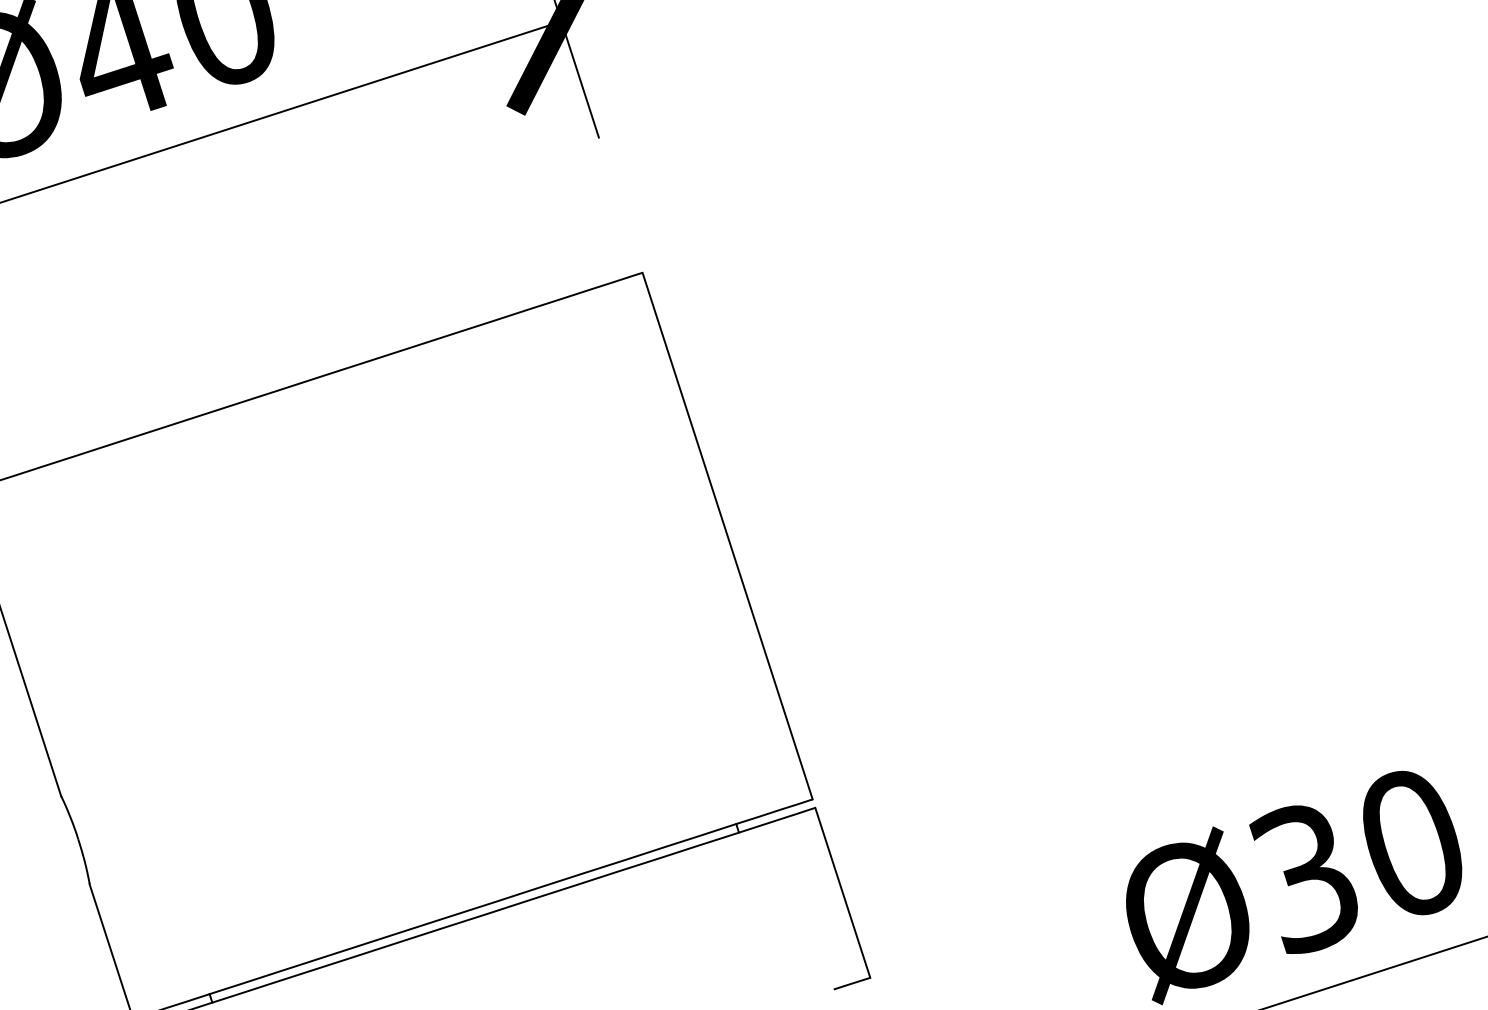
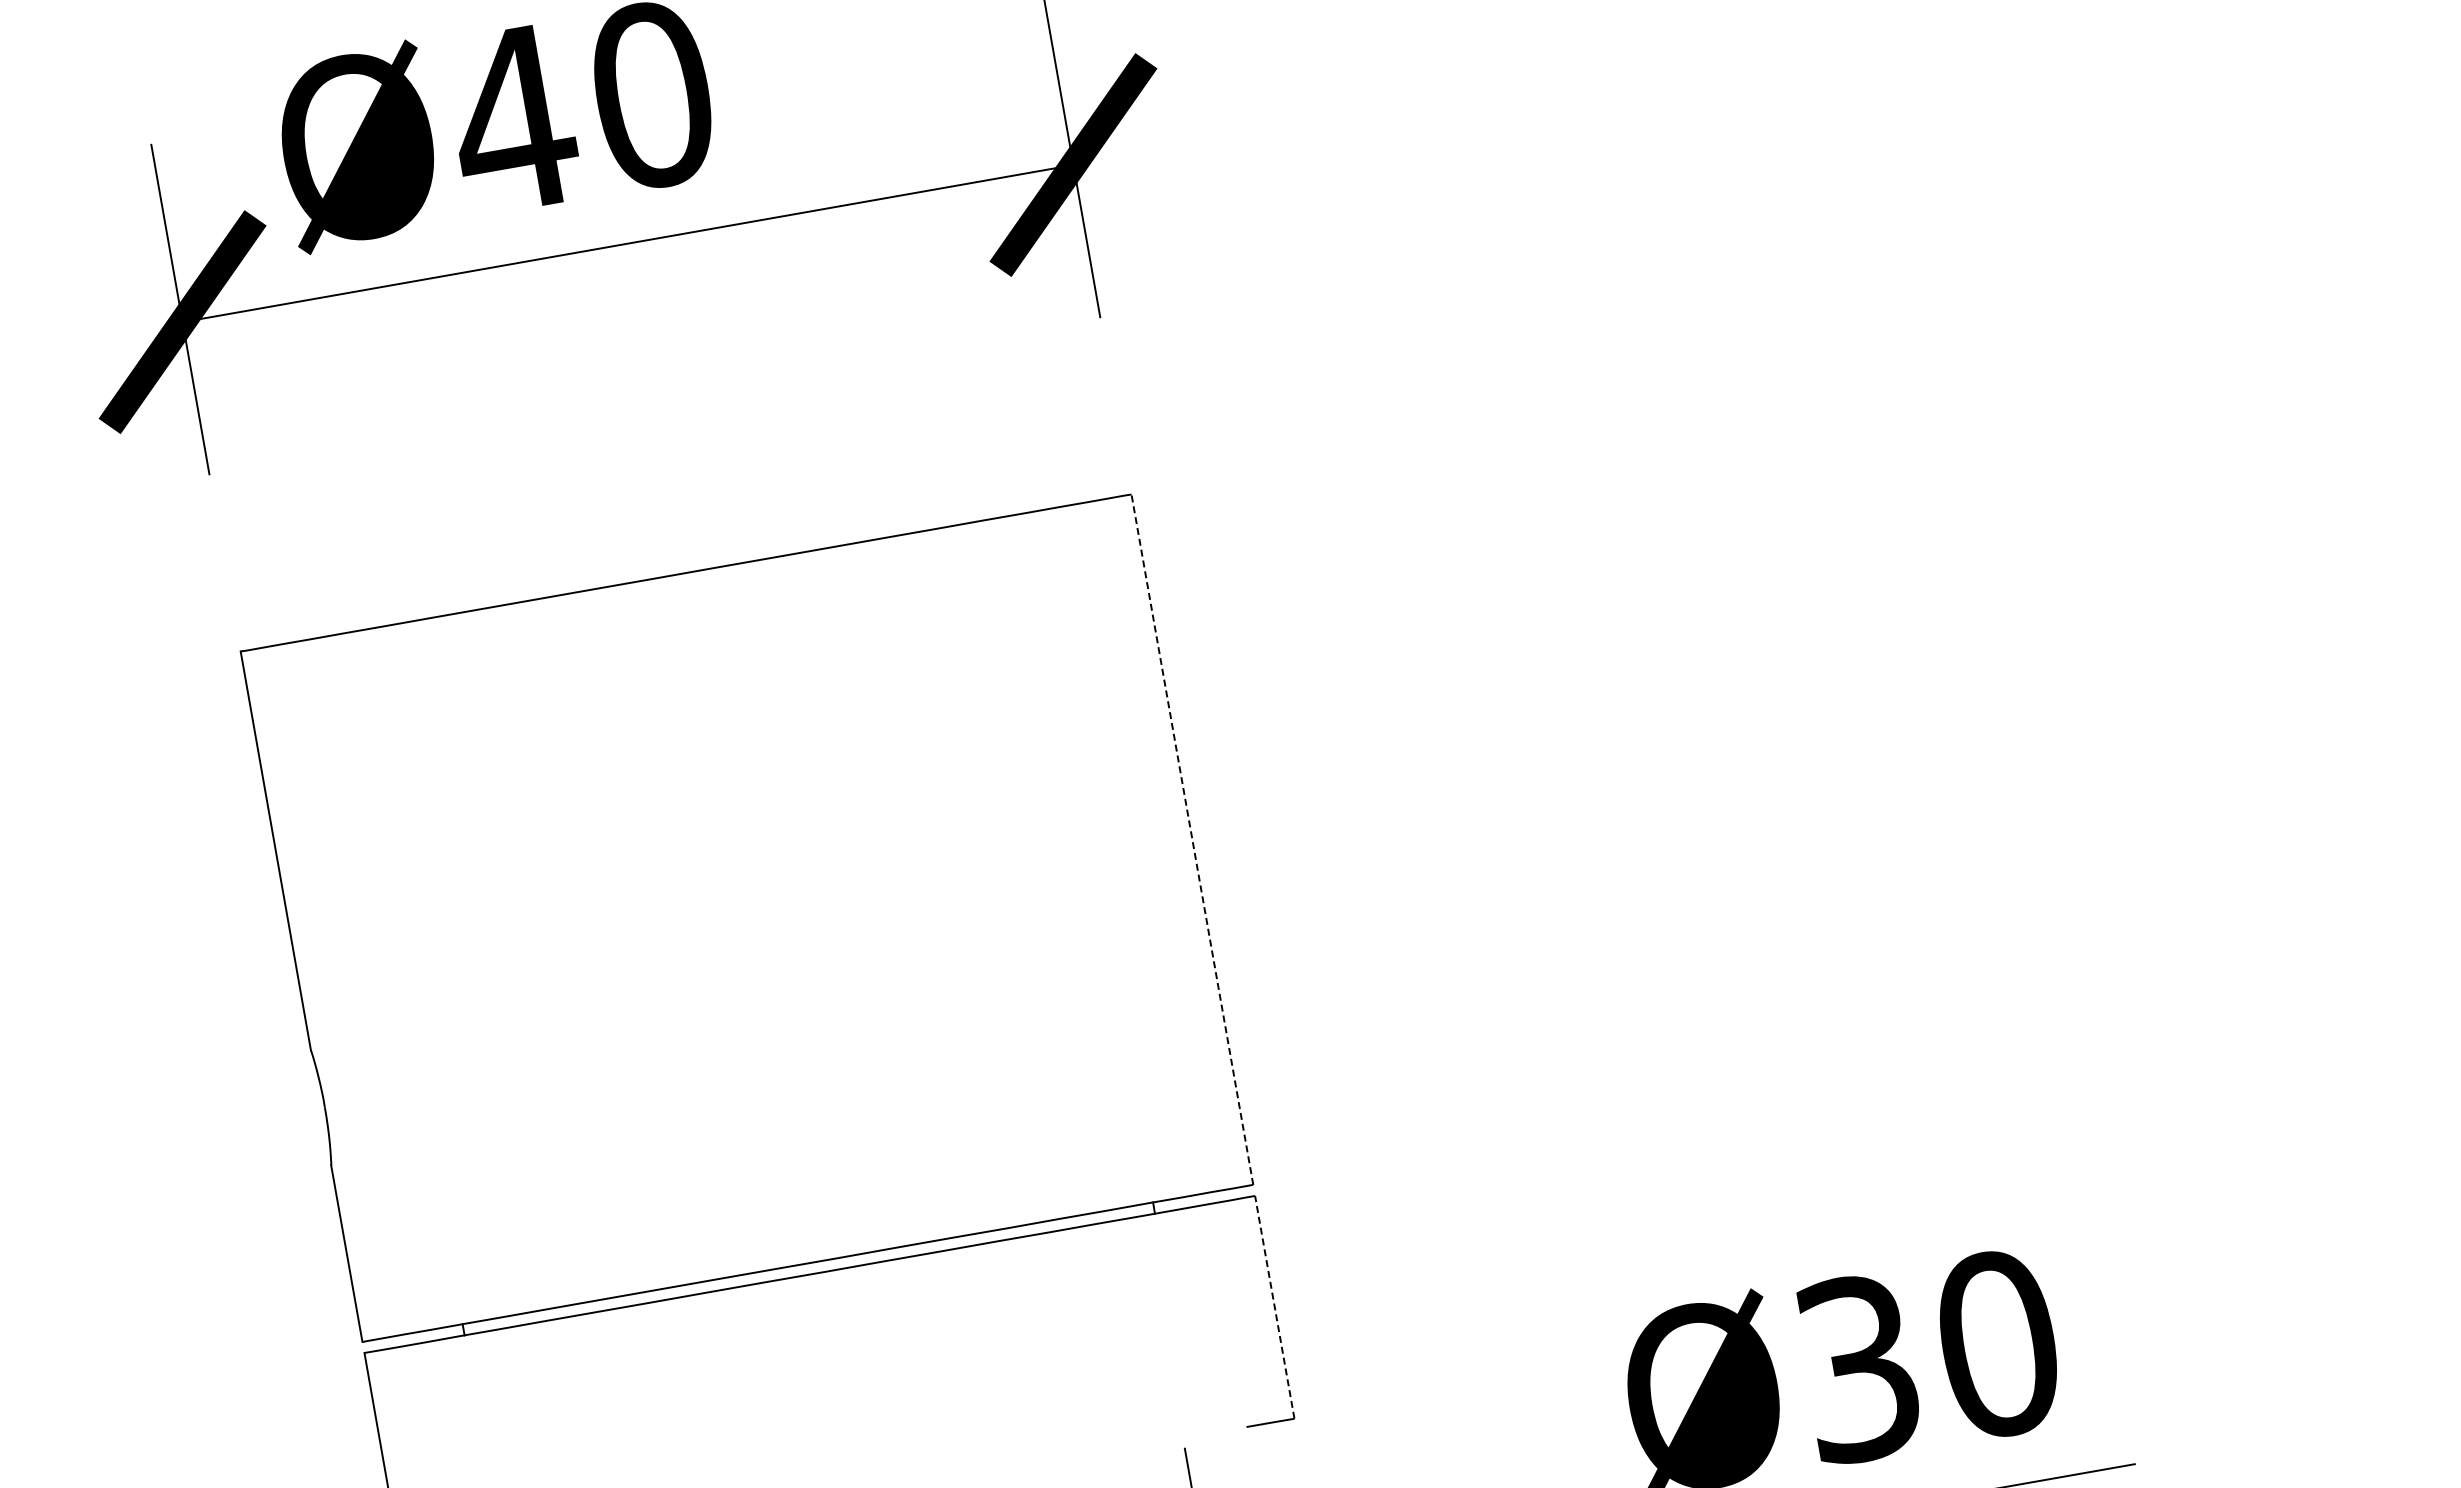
line: (727, 535) -> (1192, 839), solid -> dashed
line: (842, 892) -> (1274, 1306), solid -> dashed

